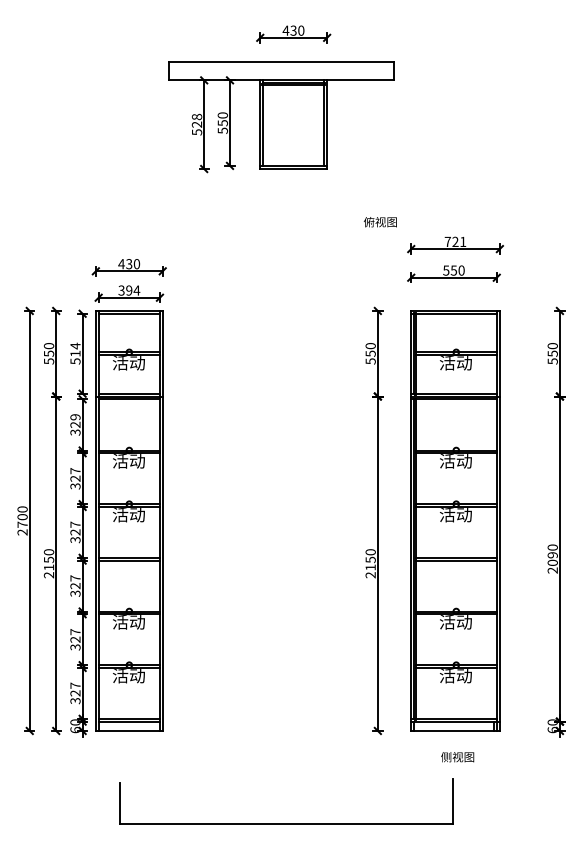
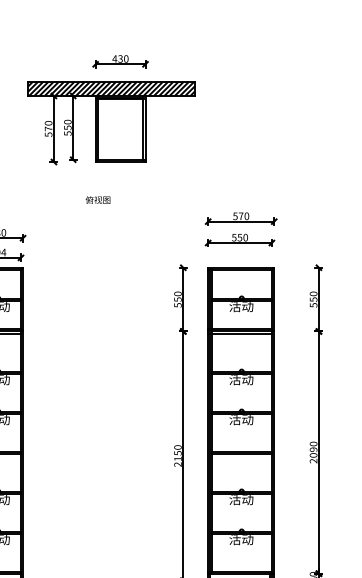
hatch: (281, 70) -> (111, 88), added
text: (196, 120) -> (48, 125), 528 -> 570
text: (379, 222) -> (97, 200), moved
text: (455, 241) -> (241, 216), 721 -> 570

